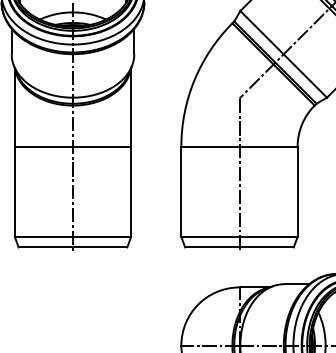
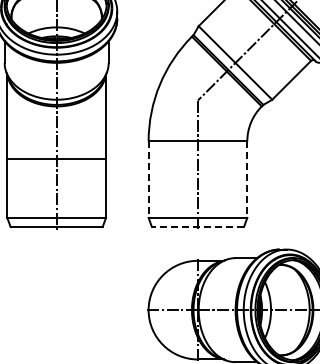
line: (72, 146) -> (56, 159), moved
line: (181, 192) -> (148, 180), solid -> dashed
line: (297, 192) -> (247, 180), solid -> dashed
line: (238, 247) -> (197, 226), solid -> dashed

